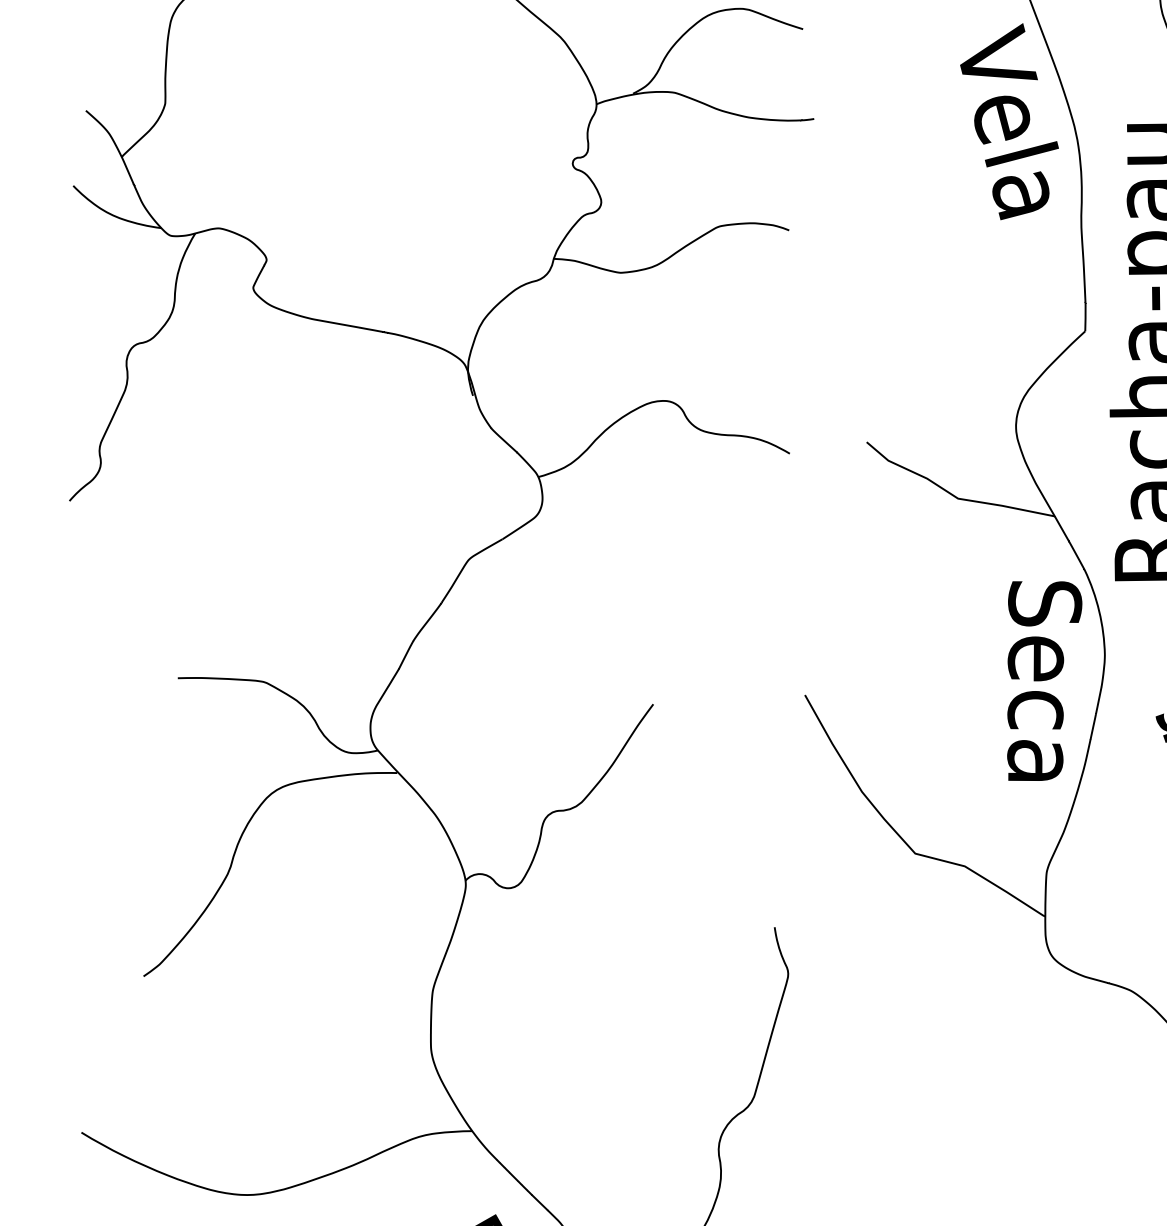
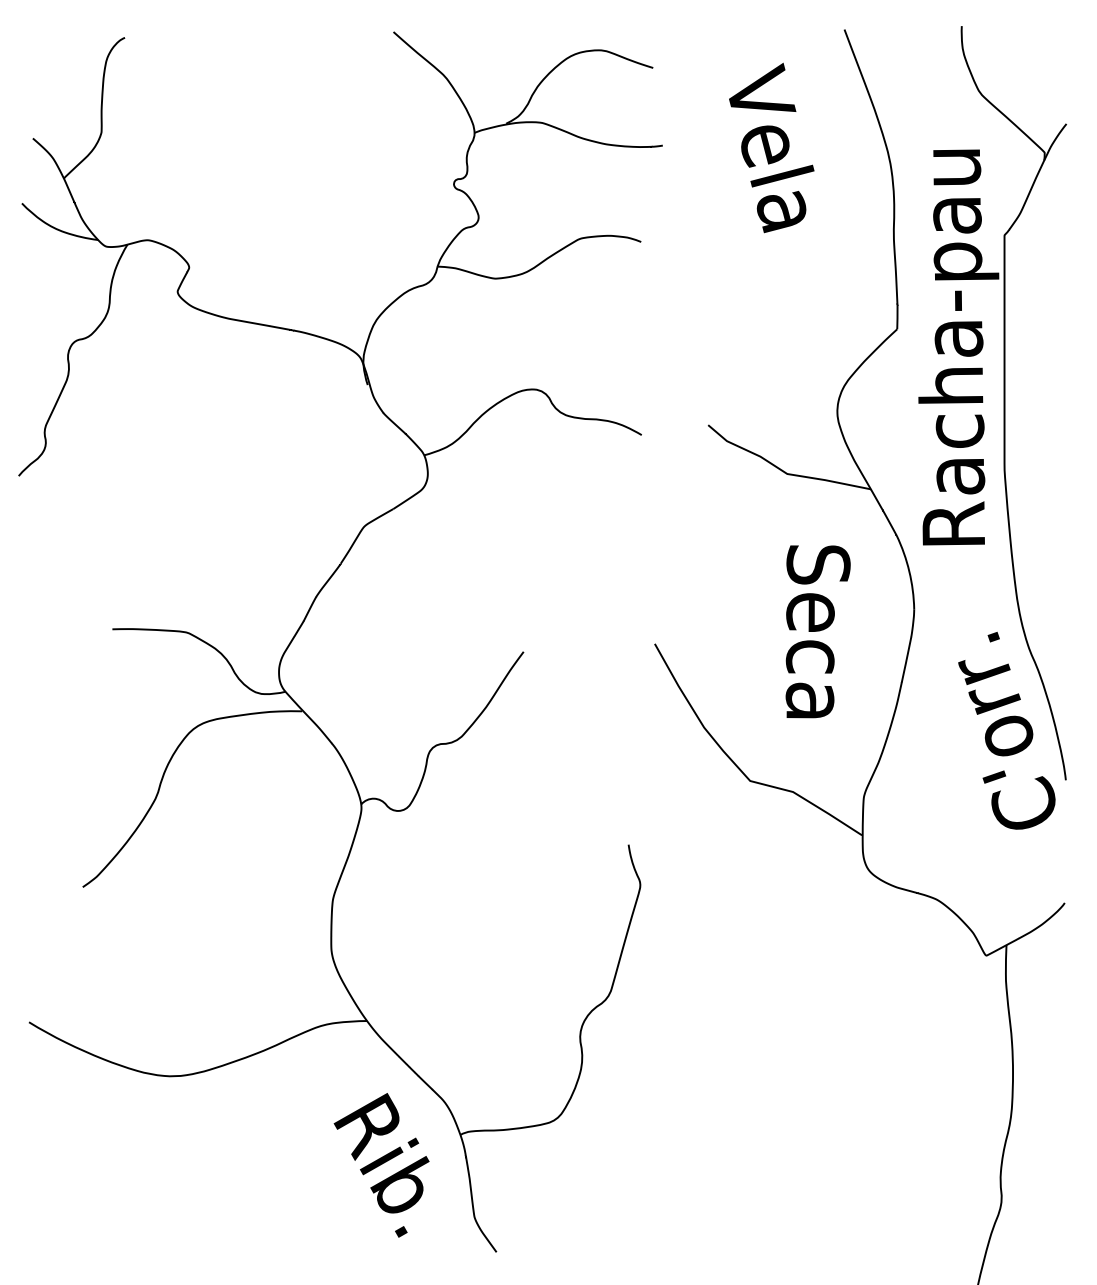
text: (1009, 121) -> (771, 147), moved
text: (1043, 680) -> (817, 631), moved

